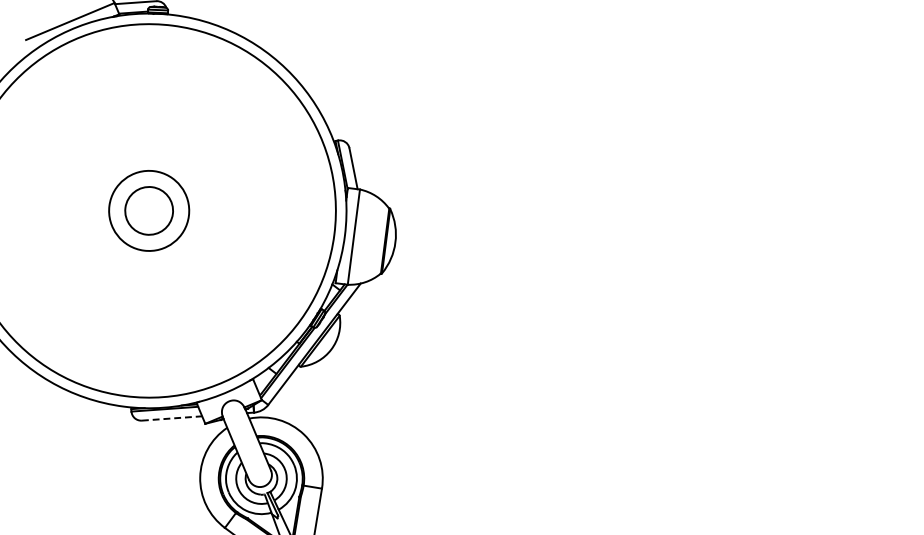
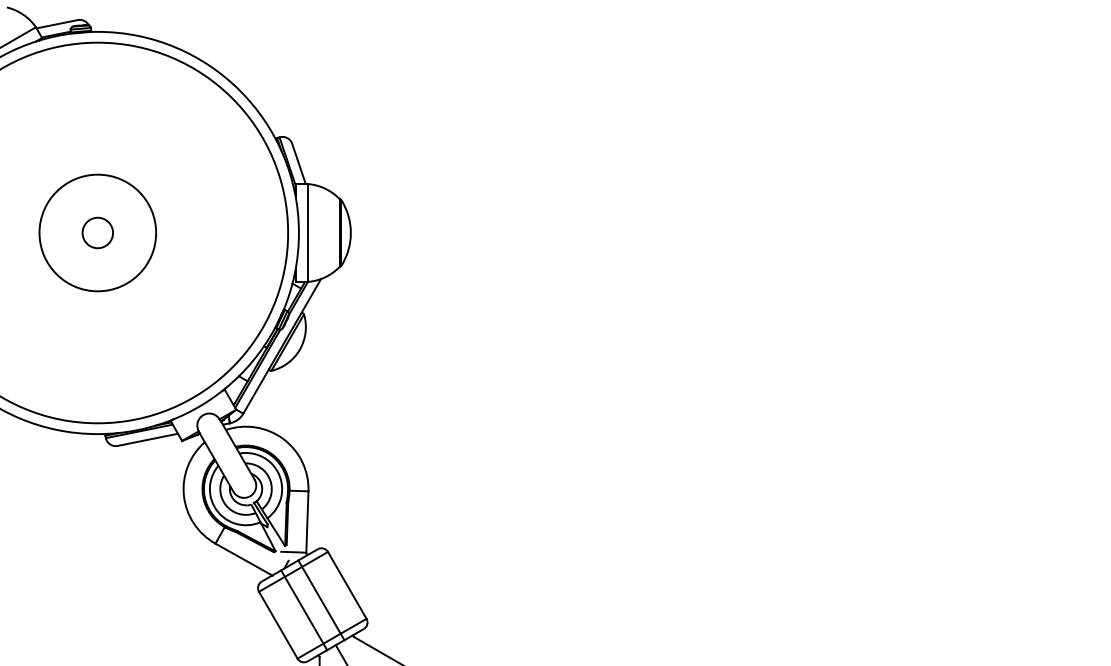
circle: (148, 210) -> (97, 232), size x0.62
circle: (148, 210) -> (97, 232), size x1.43
line: (171, 418) -> (147, 439), dashed -> solid

